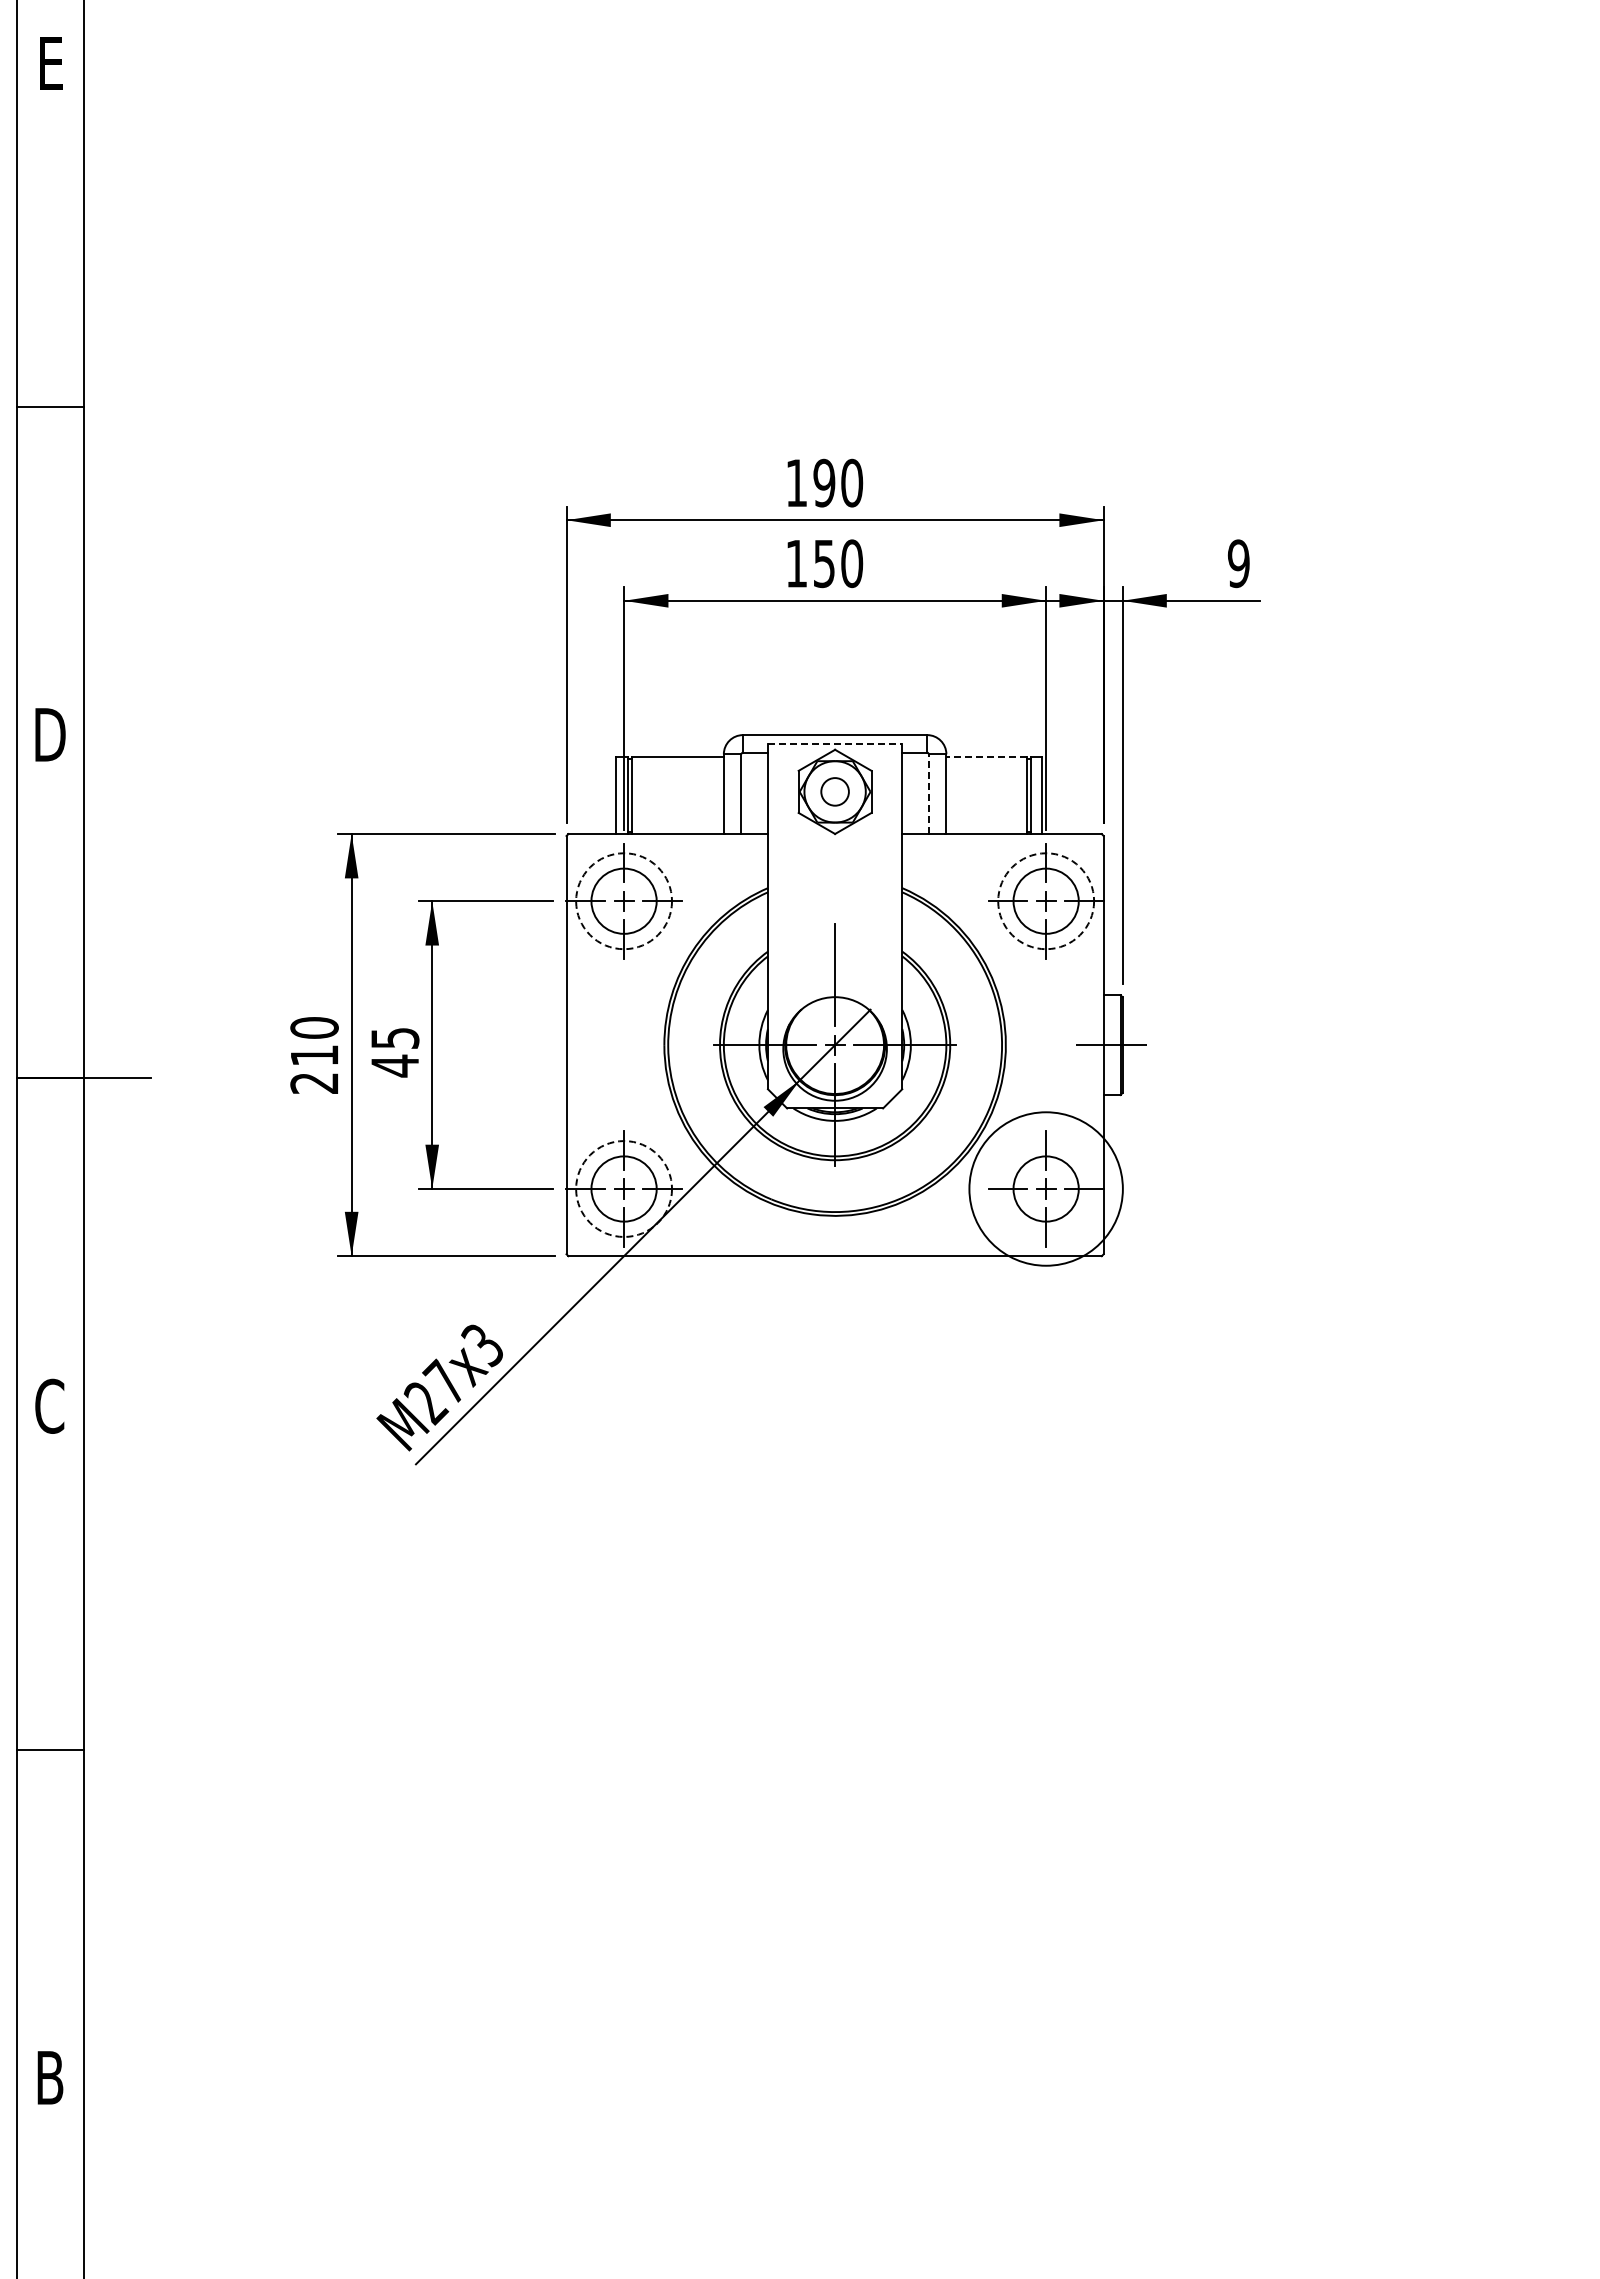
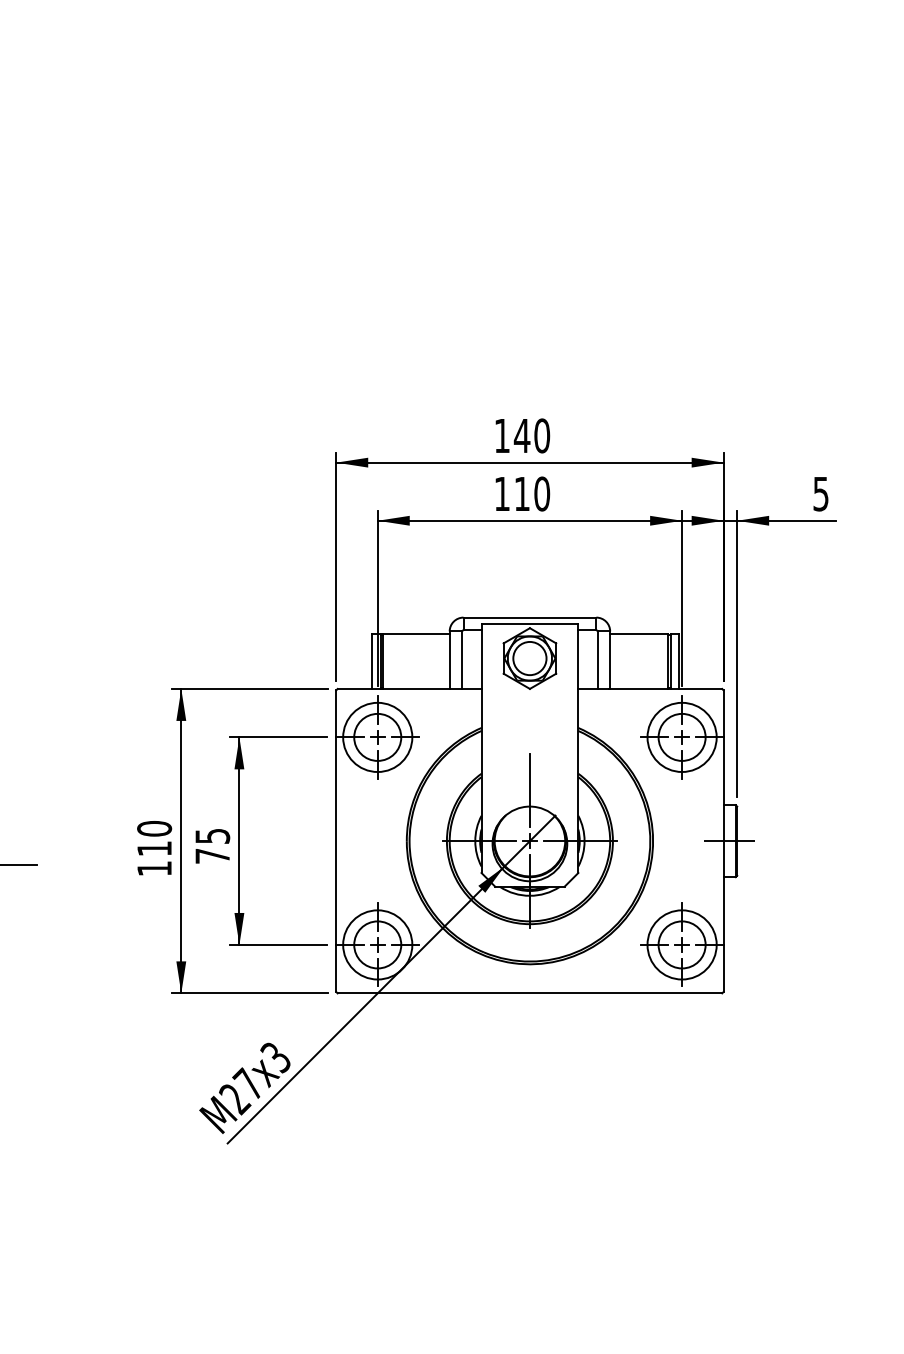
text: (823, 482) -> (521, 435), 190 -> 140
text: (1238, 563) -> (820, 493), 9 -> 5
text: (824, 564) -> (522, 494), 150 -> 110
line: (835, 743) -> (530, 623), dashed -> solid
line: (986, 757) -> (639, 633), dashed -> solid
circle: (835, 791) -> (530, 658), size x1.67
line: (928, 794) -> (597, 660), dashed -> solid
circle: (624, 901) -> (378, 737), dashed -> solid
circle: (1046, 901) -> (682, 737), dashed -> solid
text: (394, 1065) -> (212, 855), 45 -> 75
text: (313, 1083) -> (153, 868), 210 -> 110
circle: (624, 1188) -> (378, 944), dashed -> solid
circle: (1046, 1188) -> (682, 944), size x0.62

